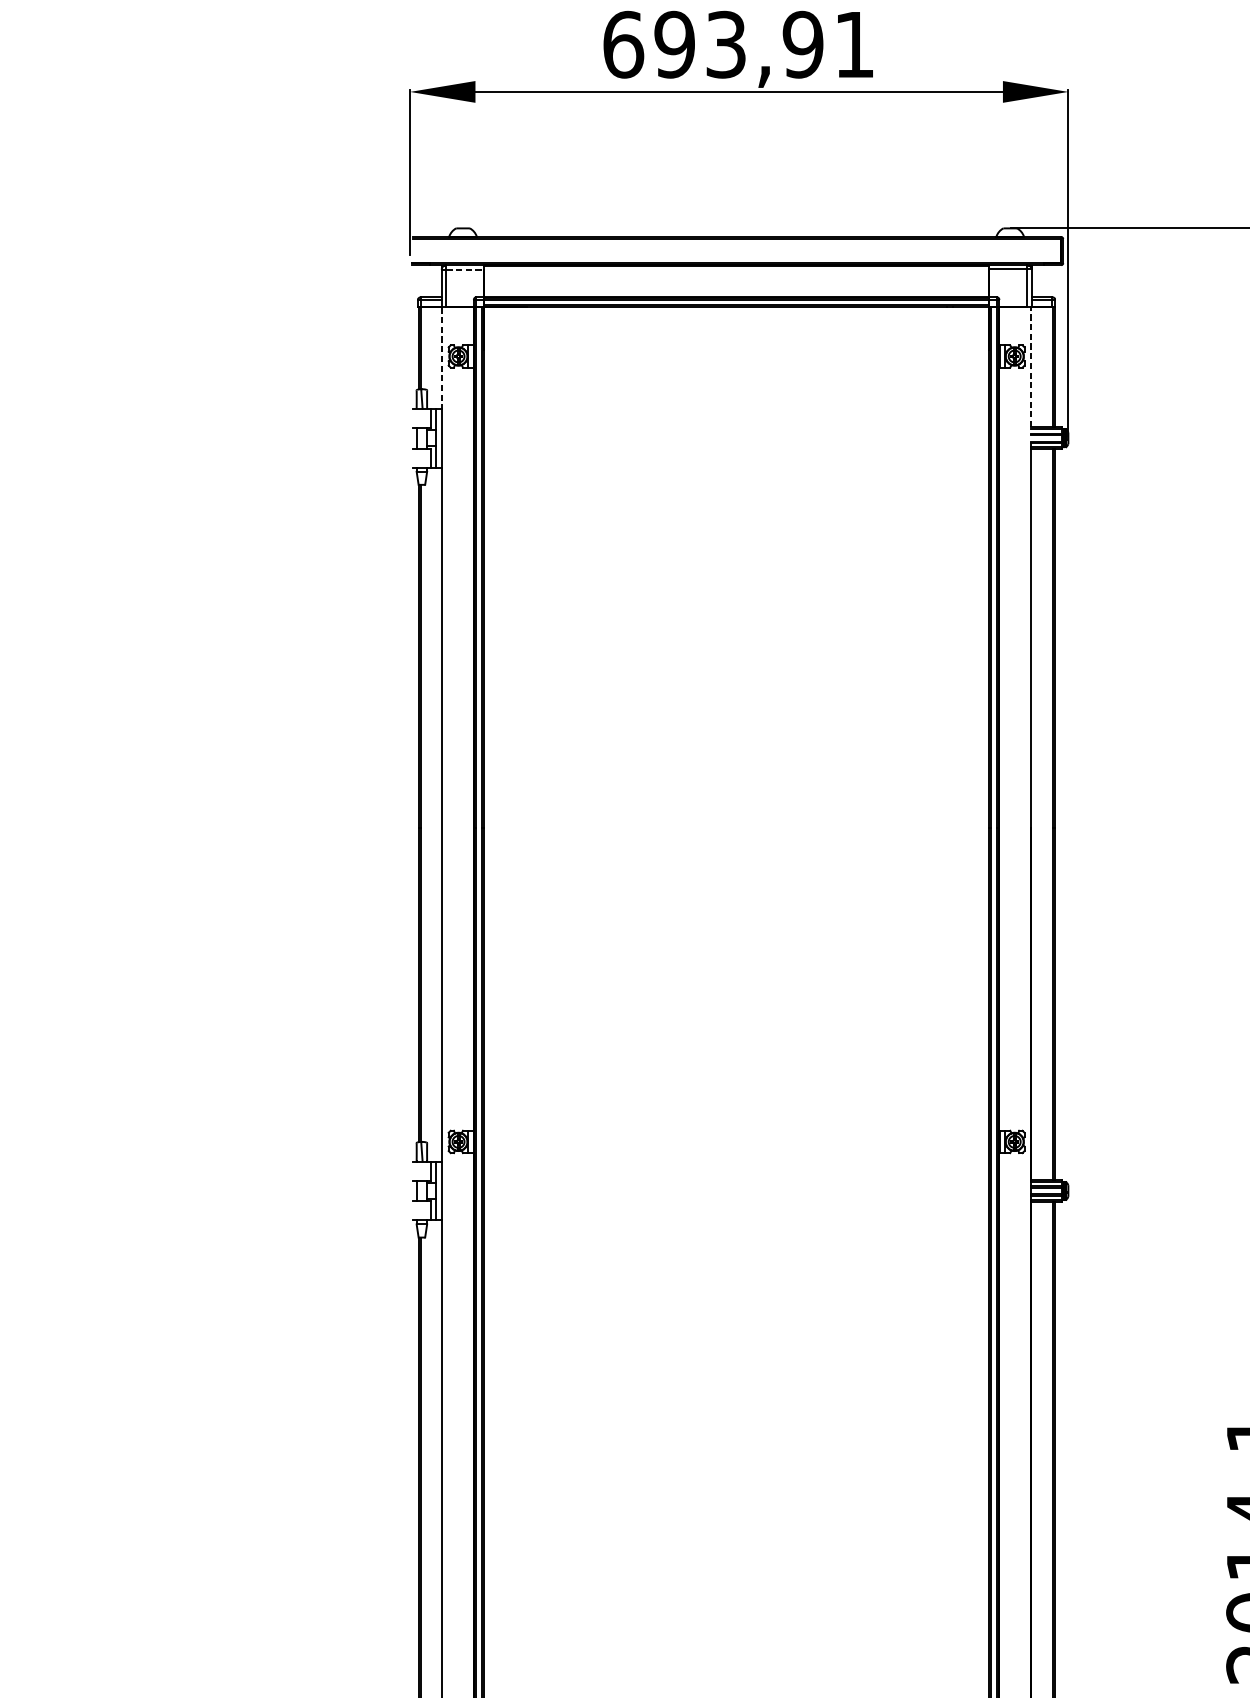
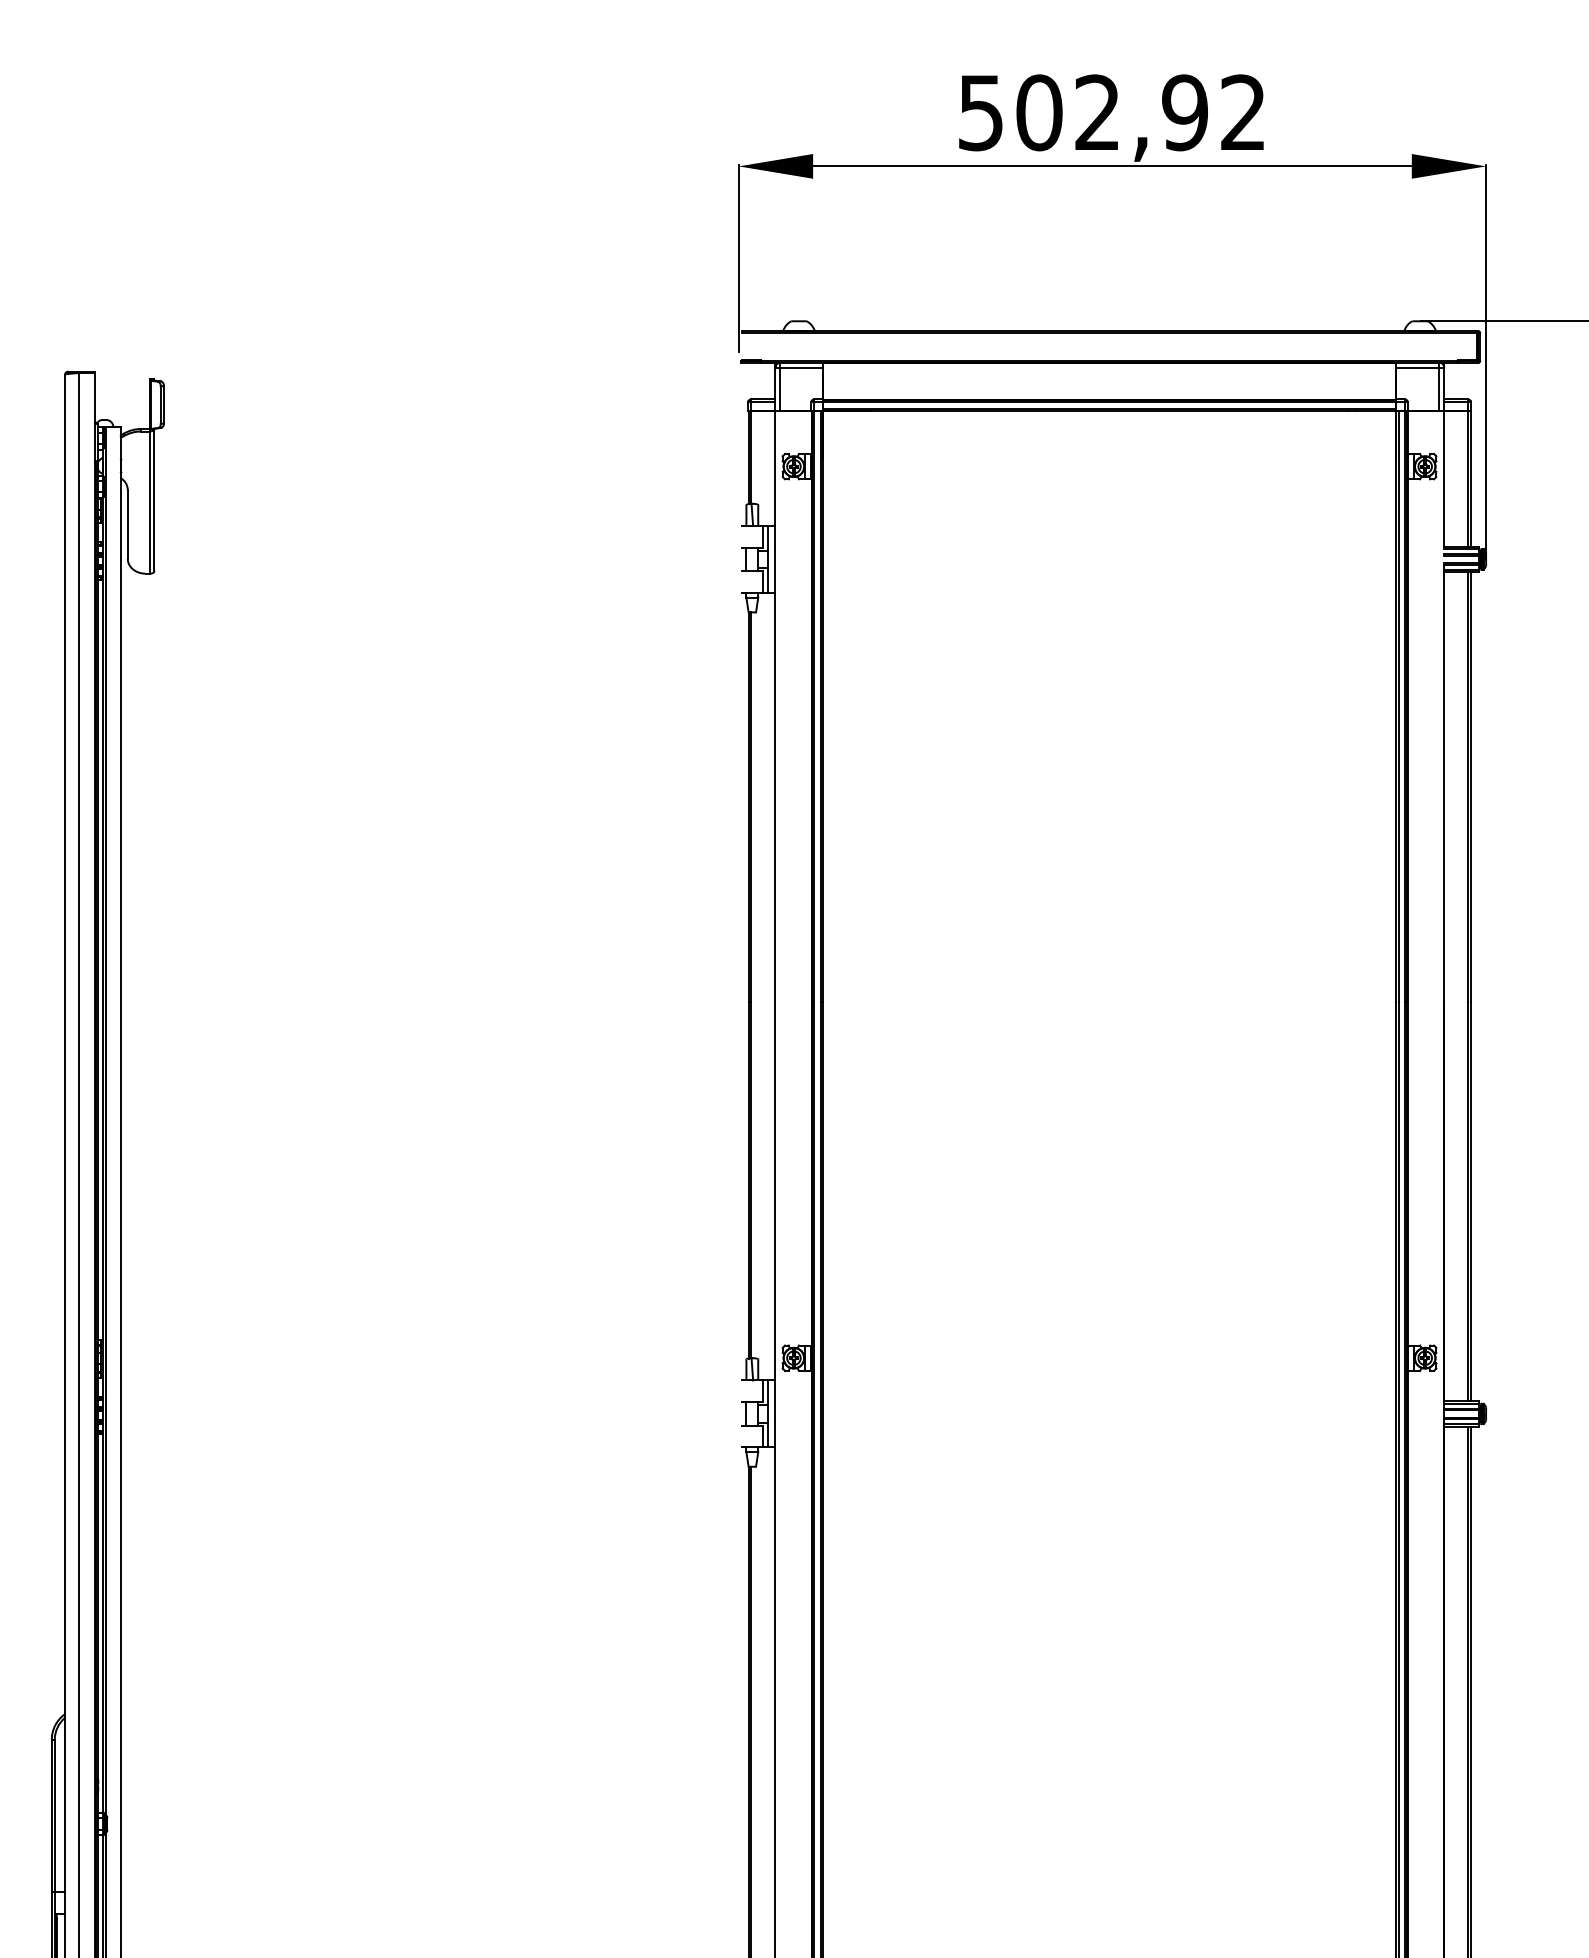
text: (738, 44) -> (1111, 112), 693,91 -> 502,92
line: (465, 269) -> (801, 368), dashed -> solid
line: (442, 358) -> (775, 468), dashed -> solid
line: (1030, 366) -> (1443, 478), dashed -> solid

